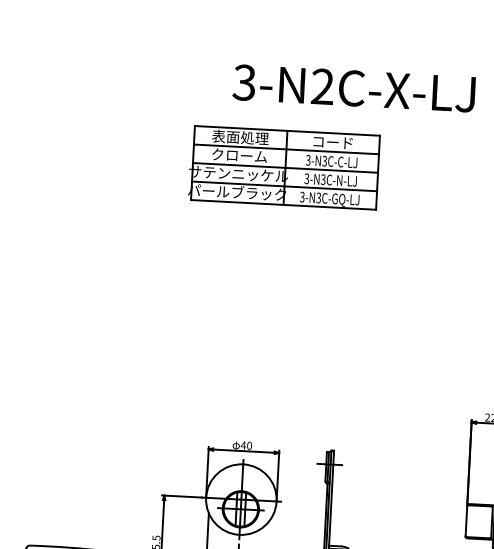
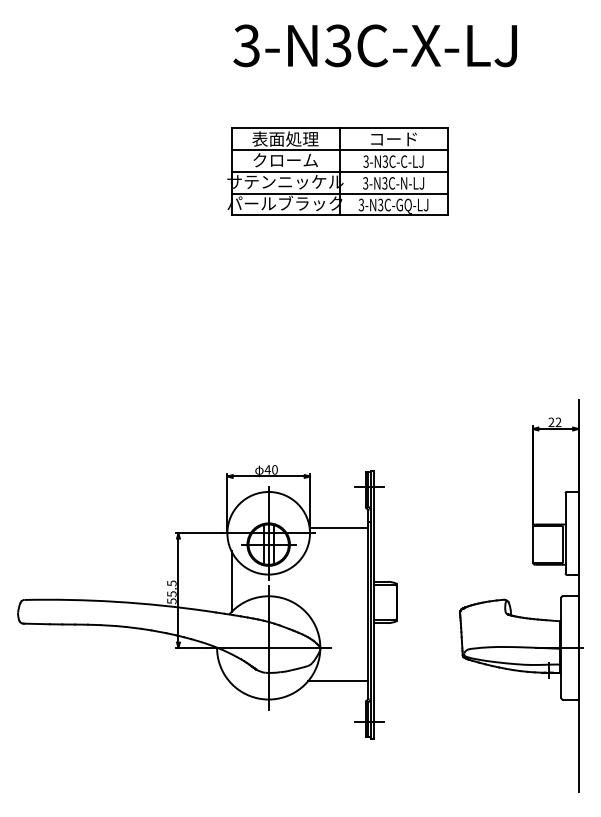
text: (322, 86) -> (338, 45), 3-N2C-X-LJ -> 3-N3C-X-LJ
part: (283, 167) -> (337, 171), moved
line: (301, 498) -> (338, 528), added

